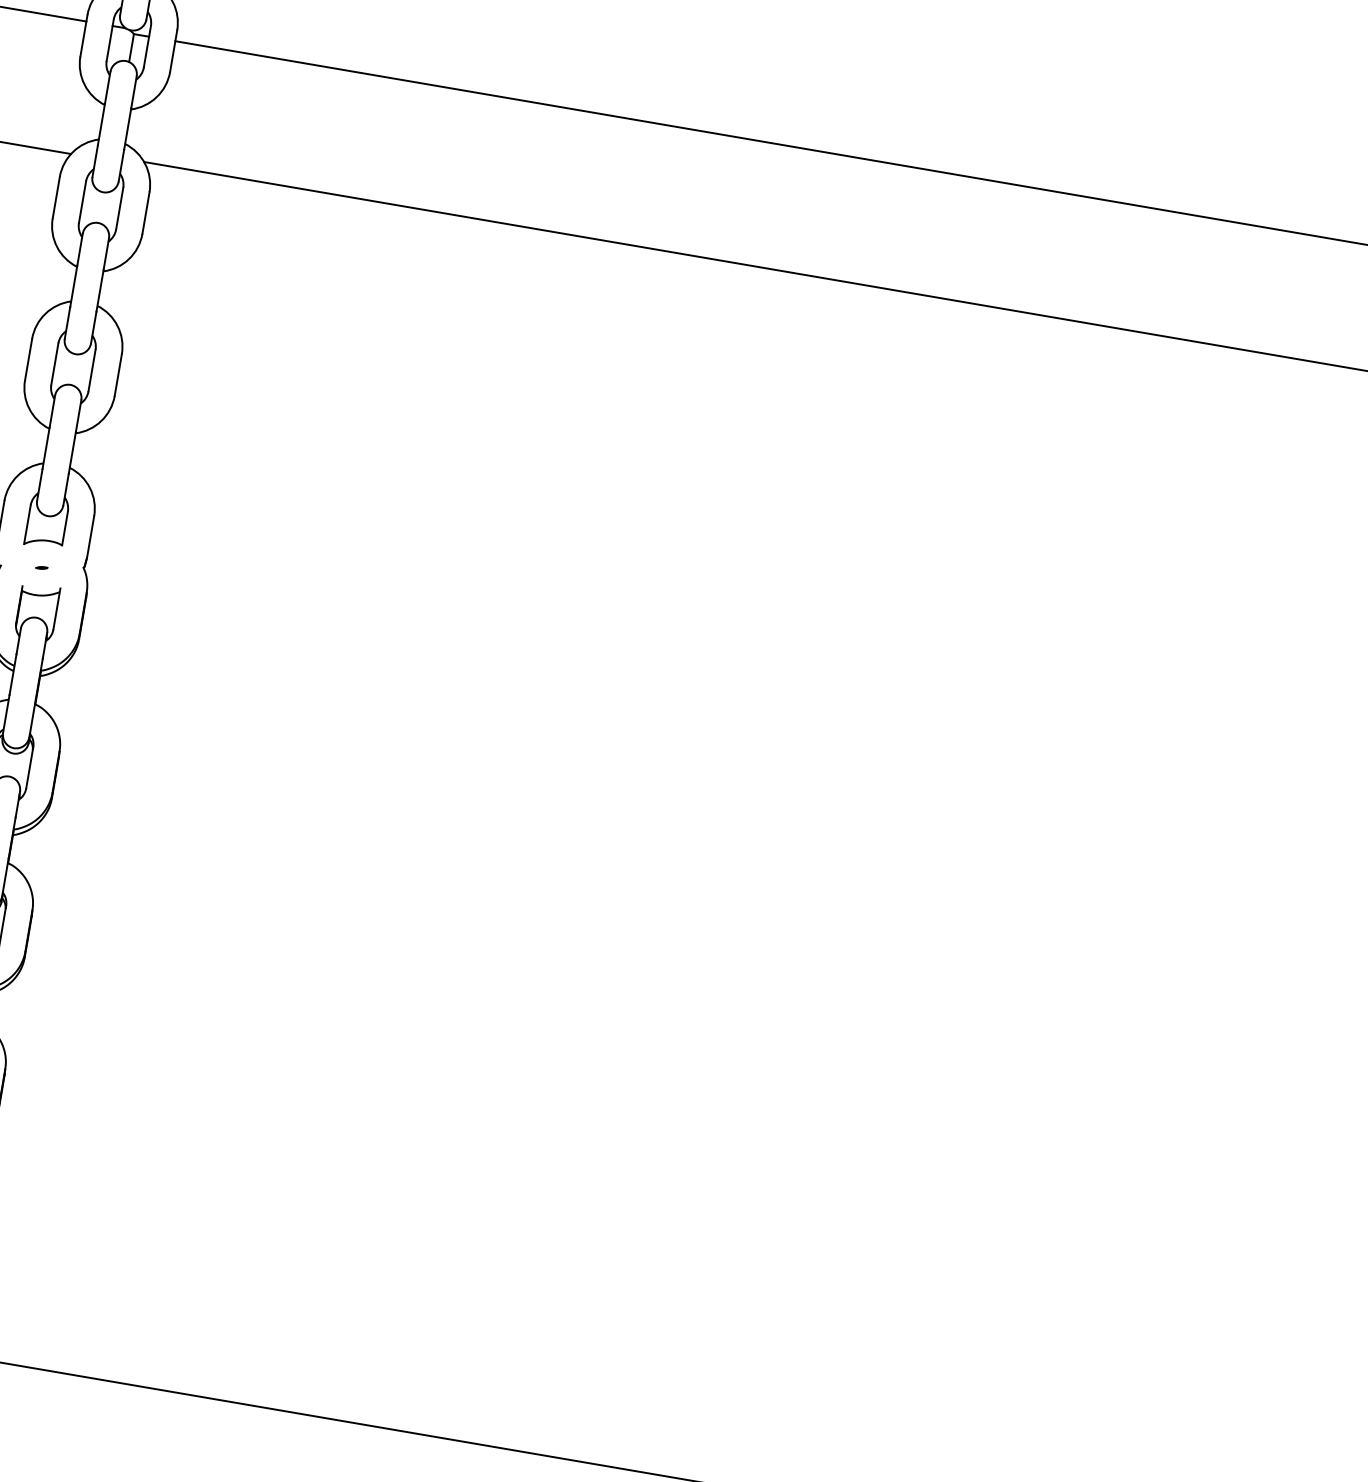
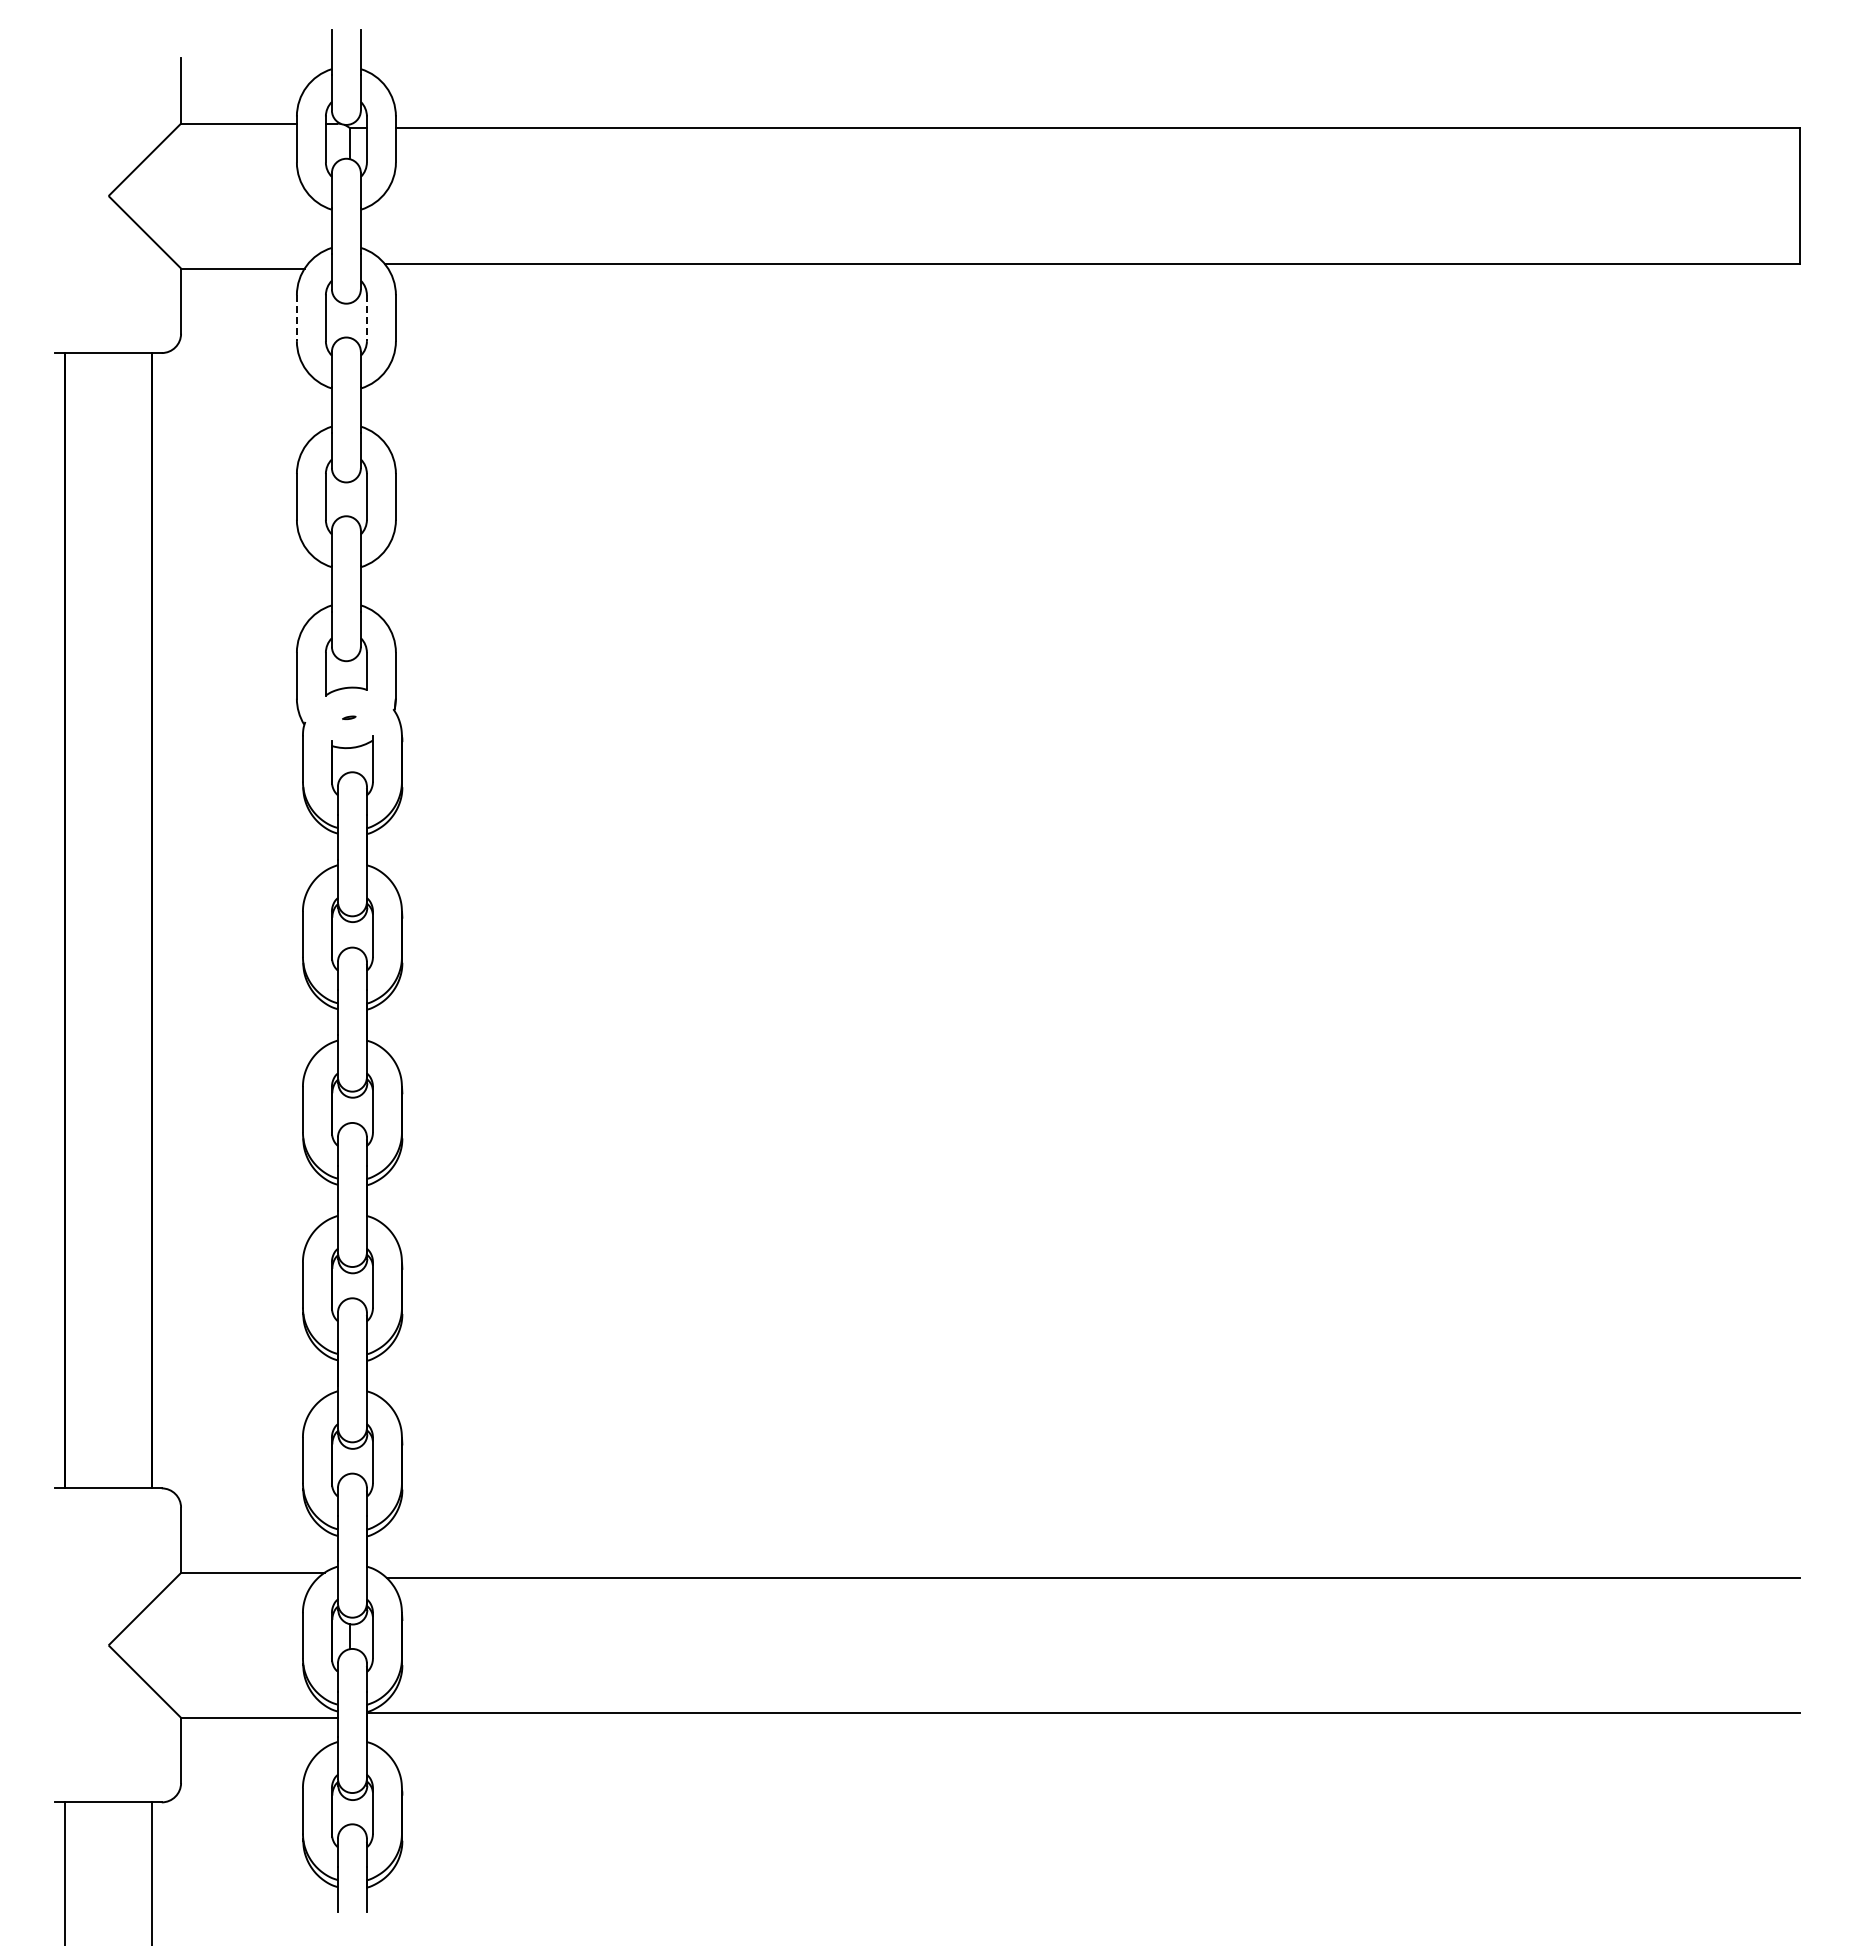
line: (55, 198) -> (296, 318), solid -> dashed
line: (119, 208) -> (366, 318), solid -> dashed

